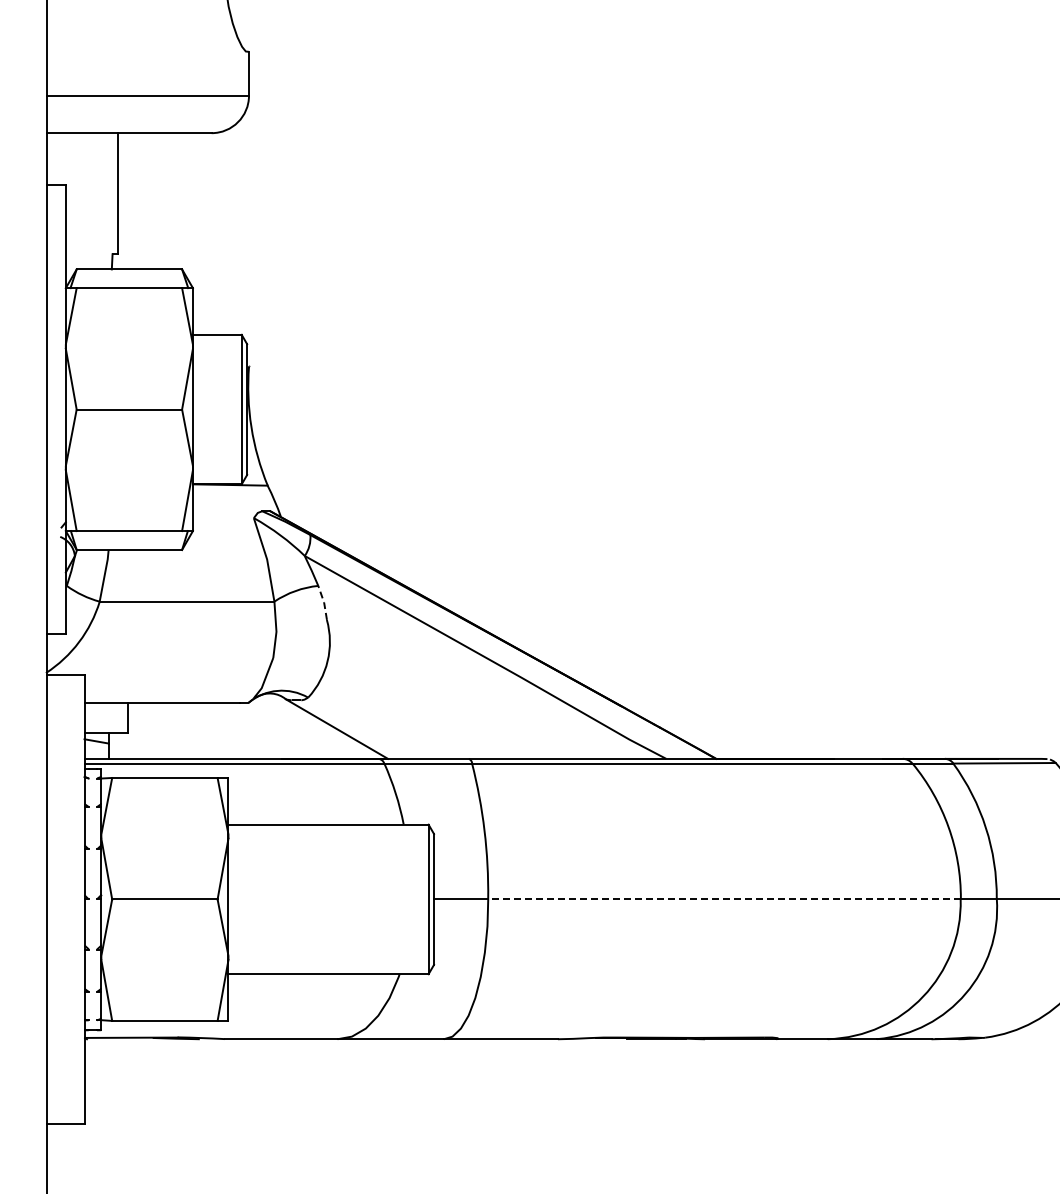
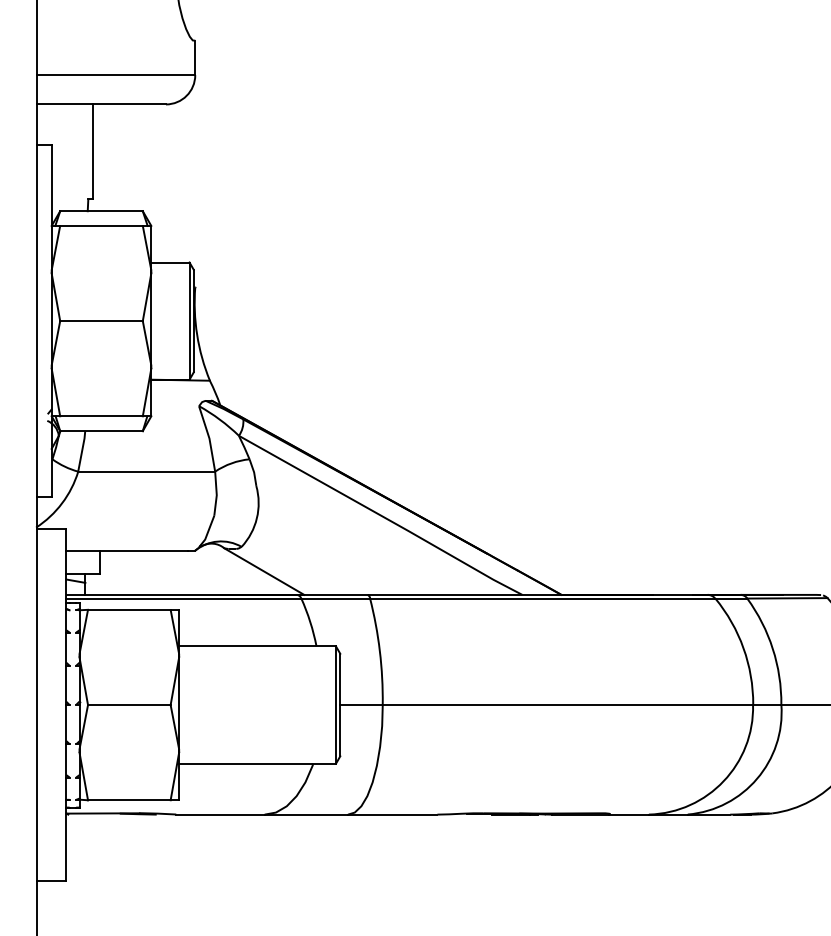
line: (324, 602) -> (254, 472), dashed -> solid
line: (723, 899) -> (567, 705), dashed -> solid

